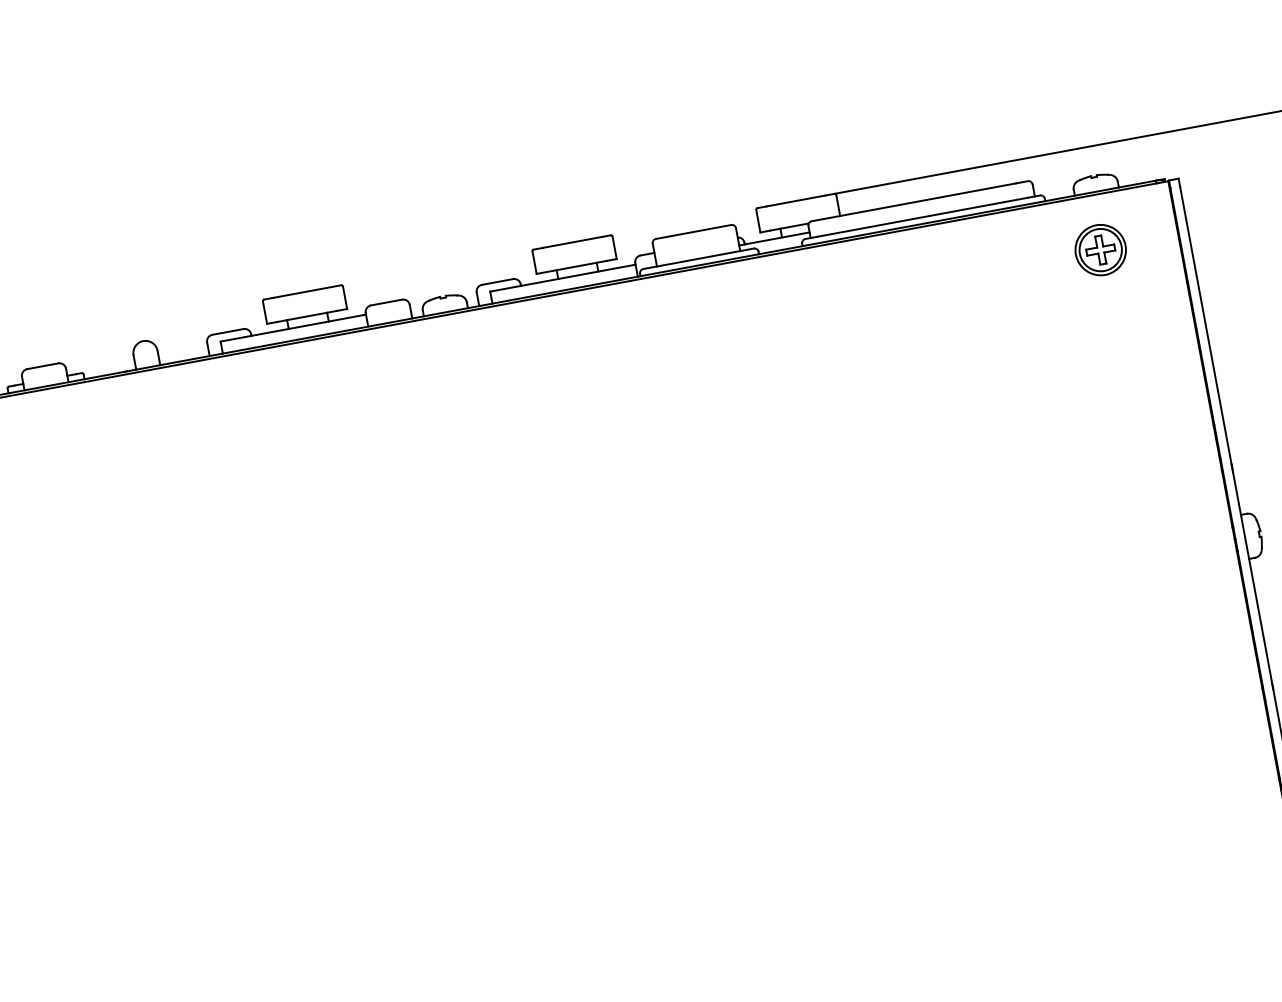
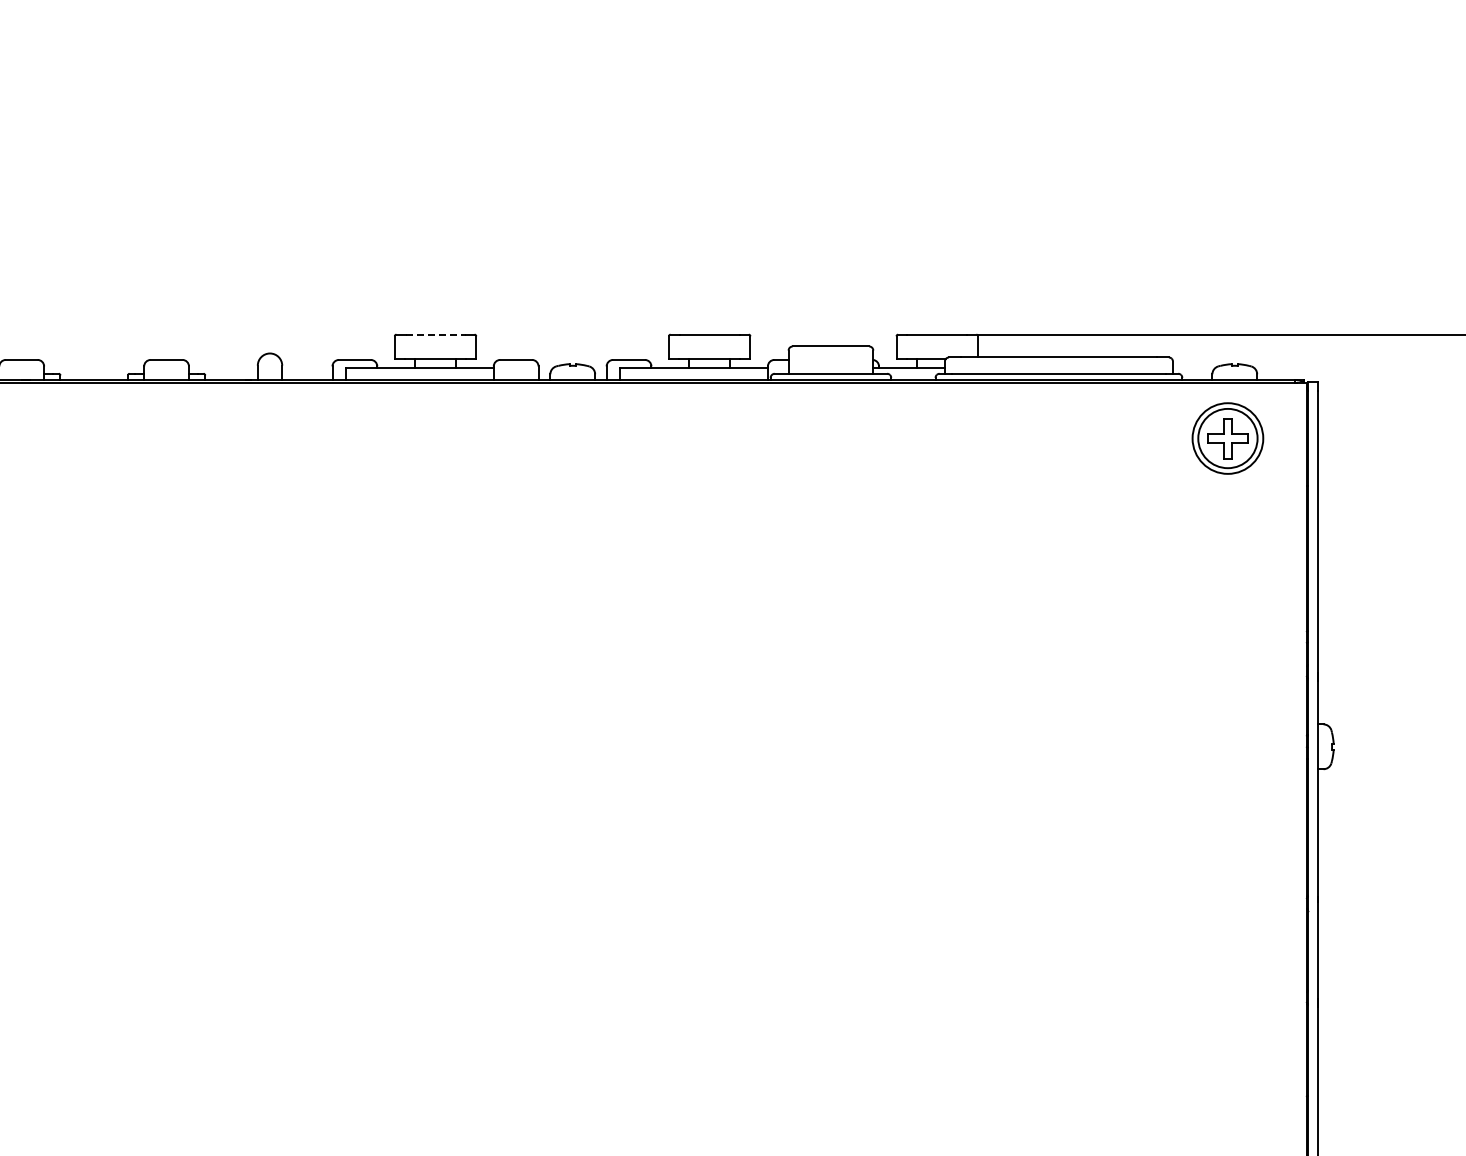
part: (1100, 250) -> (1227, 438), size x1.4
line: (302, 292) -> (435, 334), solid -> dashed

